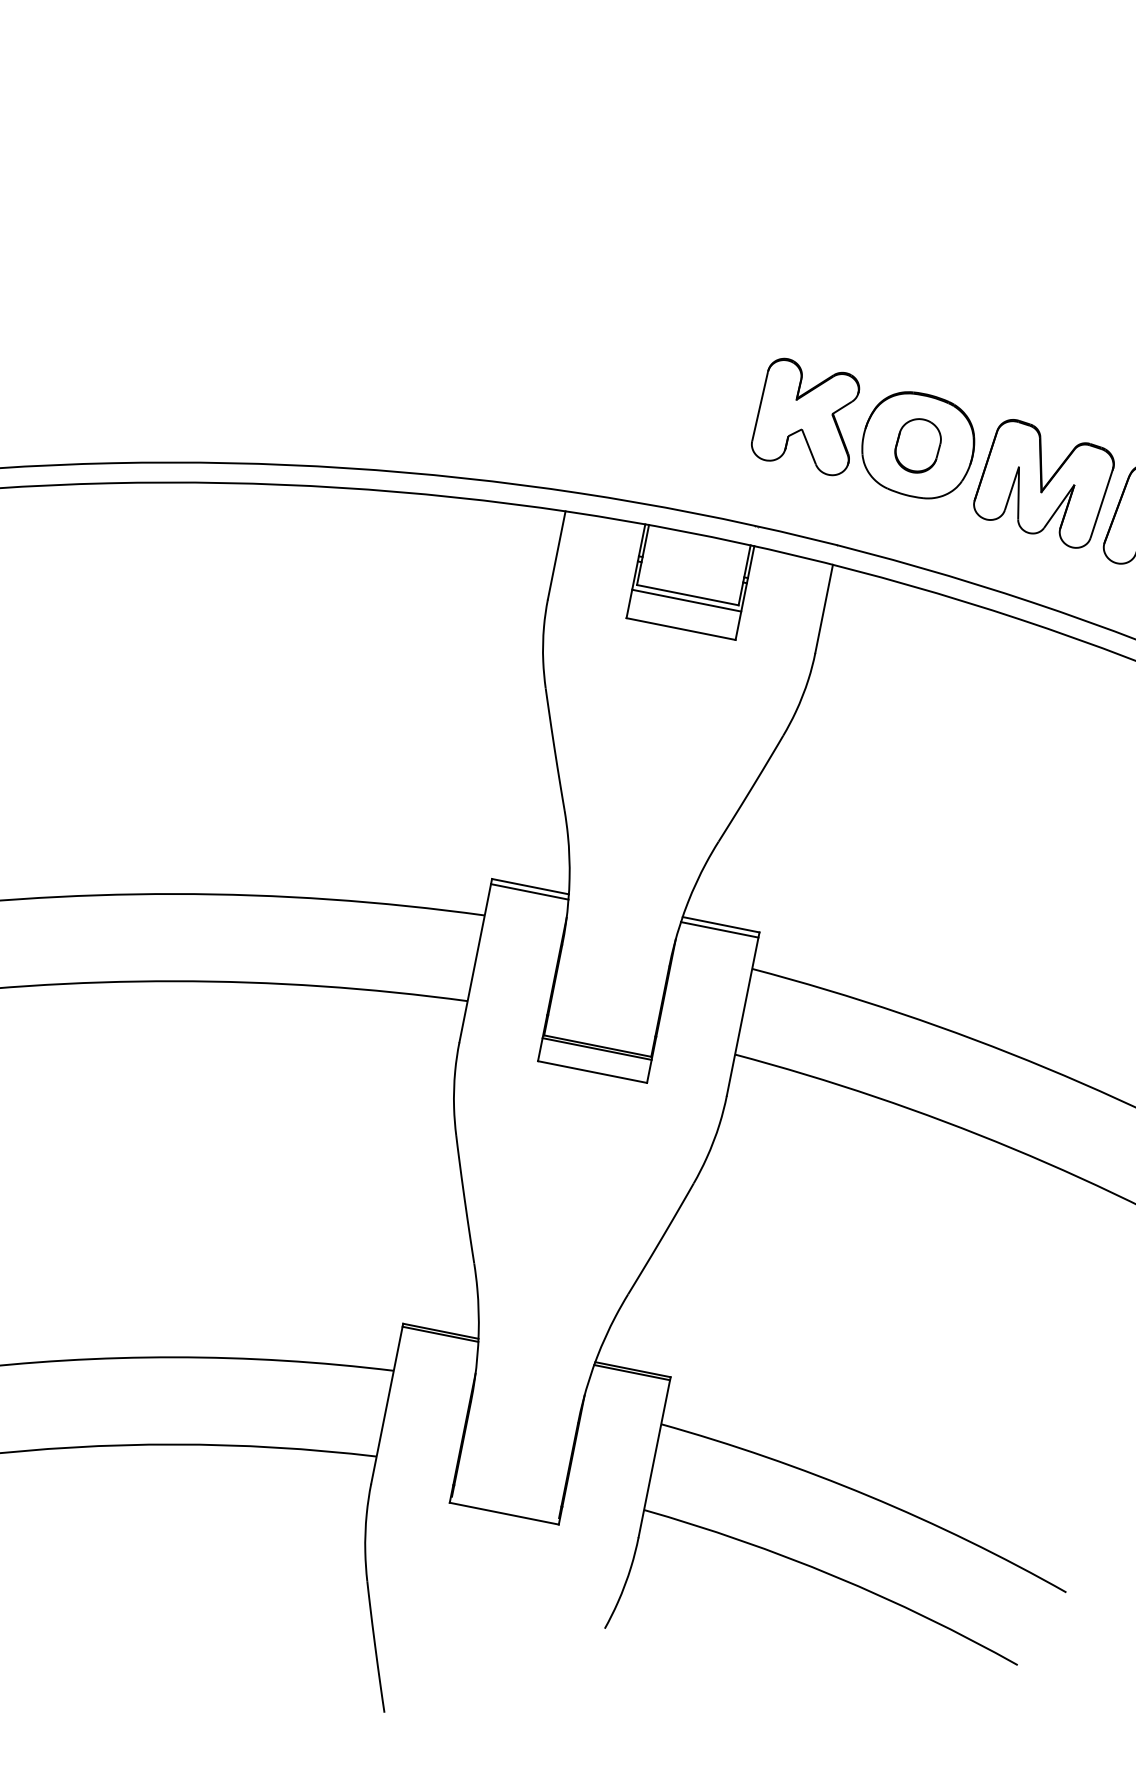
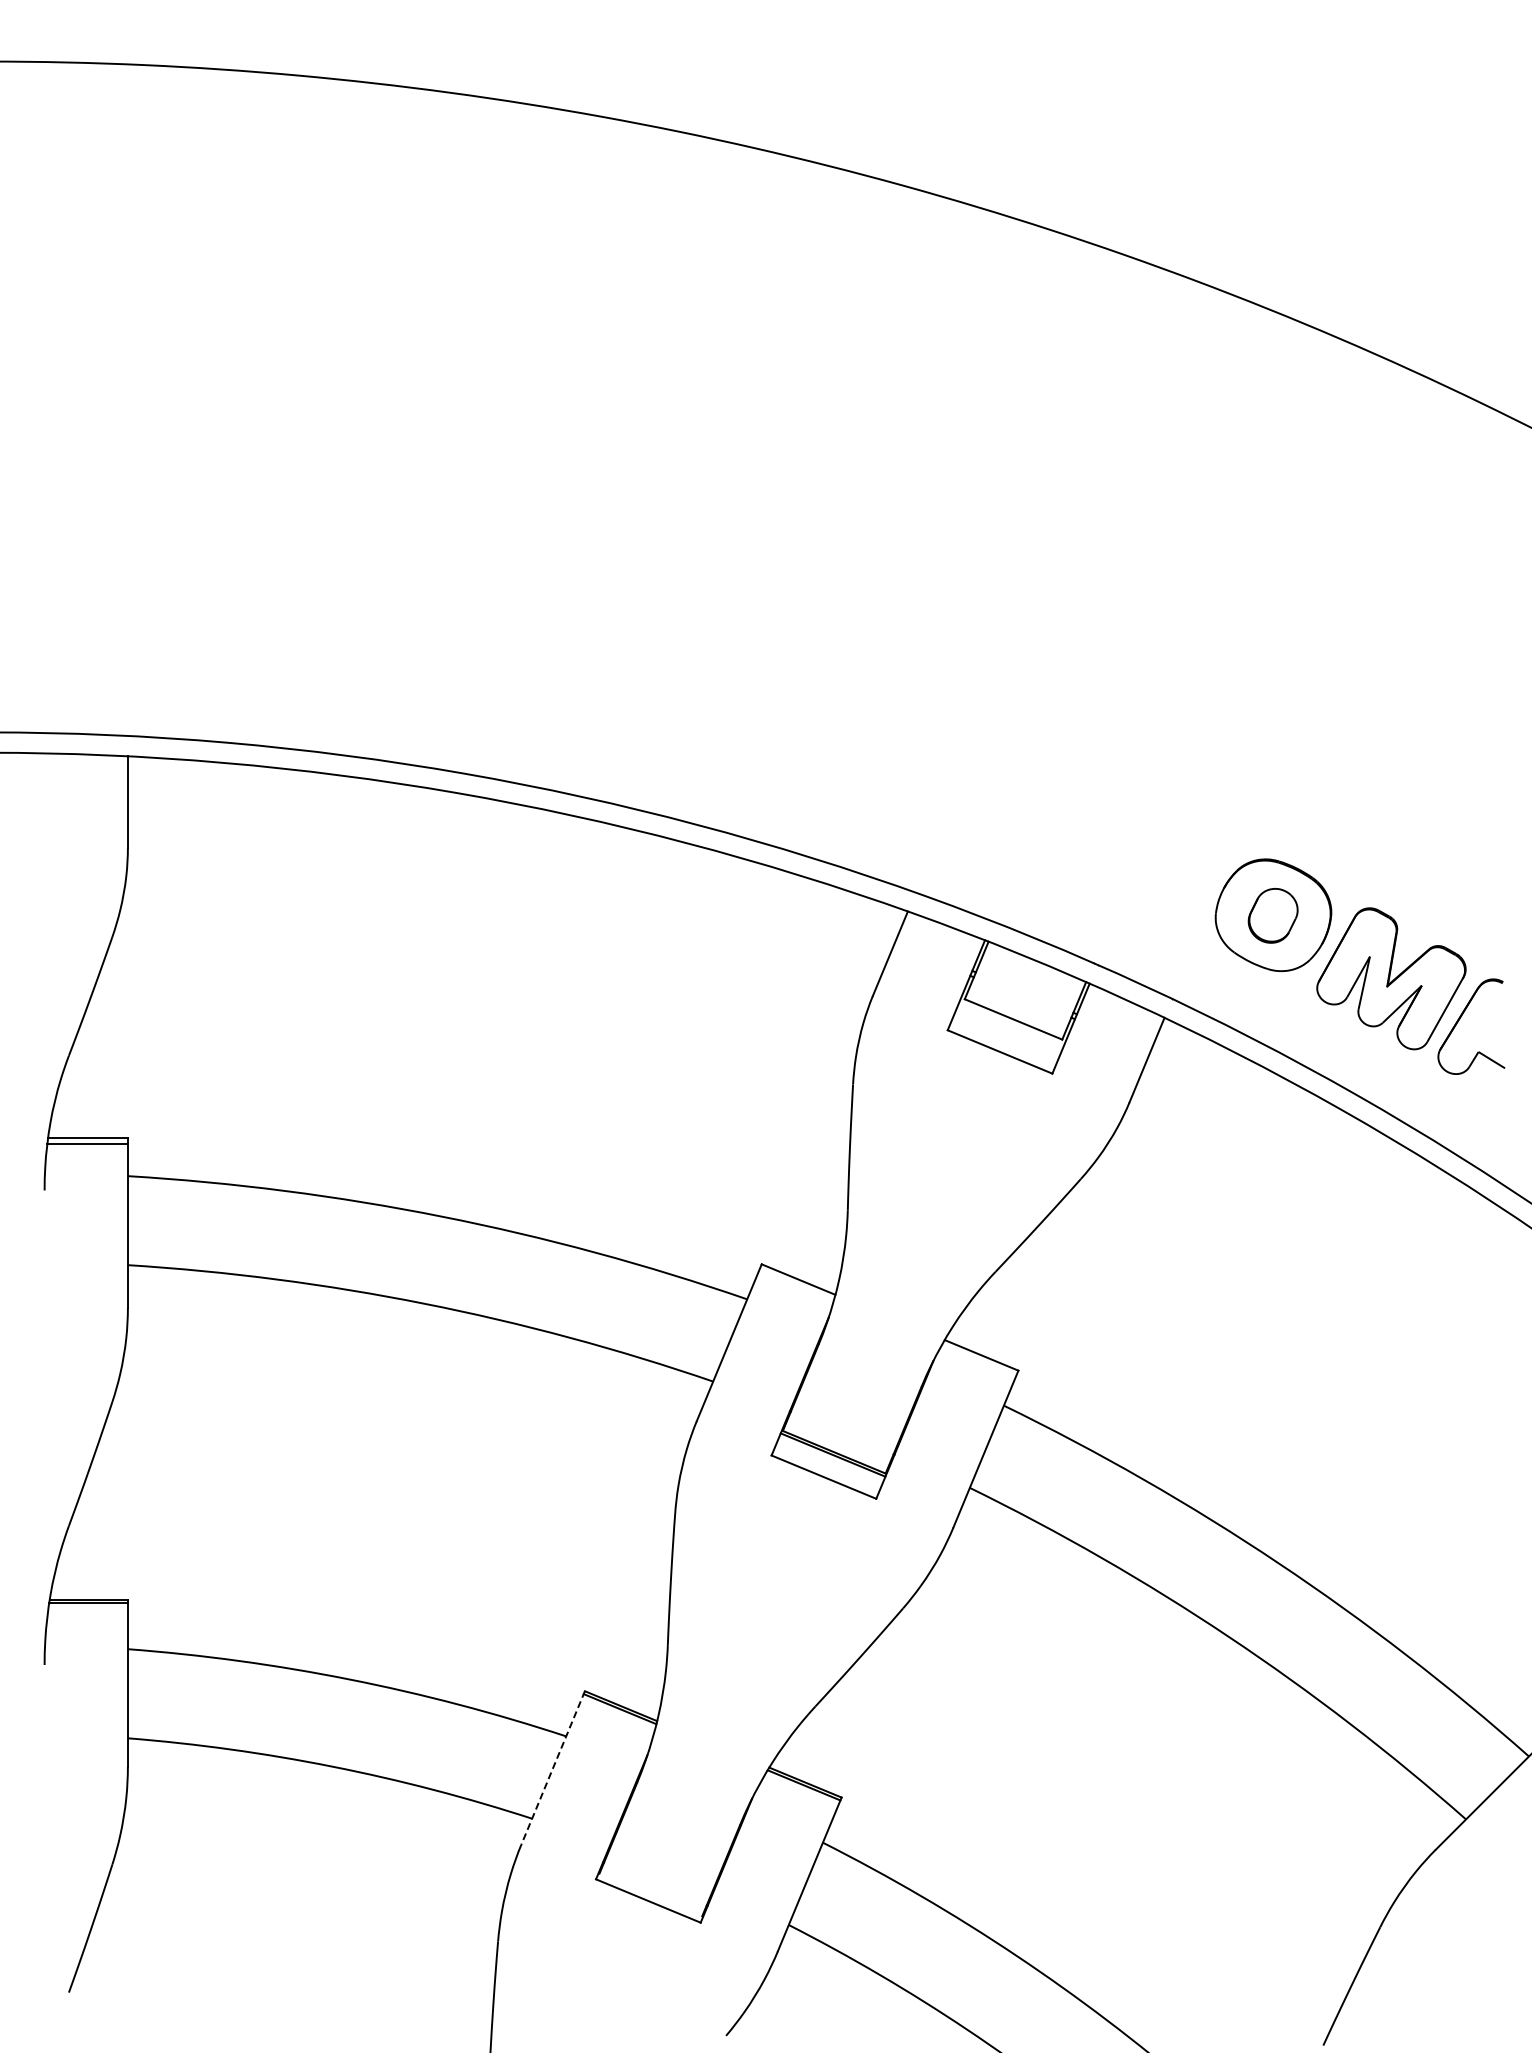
part: (805, 417) -> (1166, 865), removed
line: (686, 600) -> (1011, 1024), removed
line: (529, 891) -> (796, 1284), removed
line: (719, 929) -> (979, 1359), removed
line: (386, 1404) -> (552, 1768), solid -> dashed

